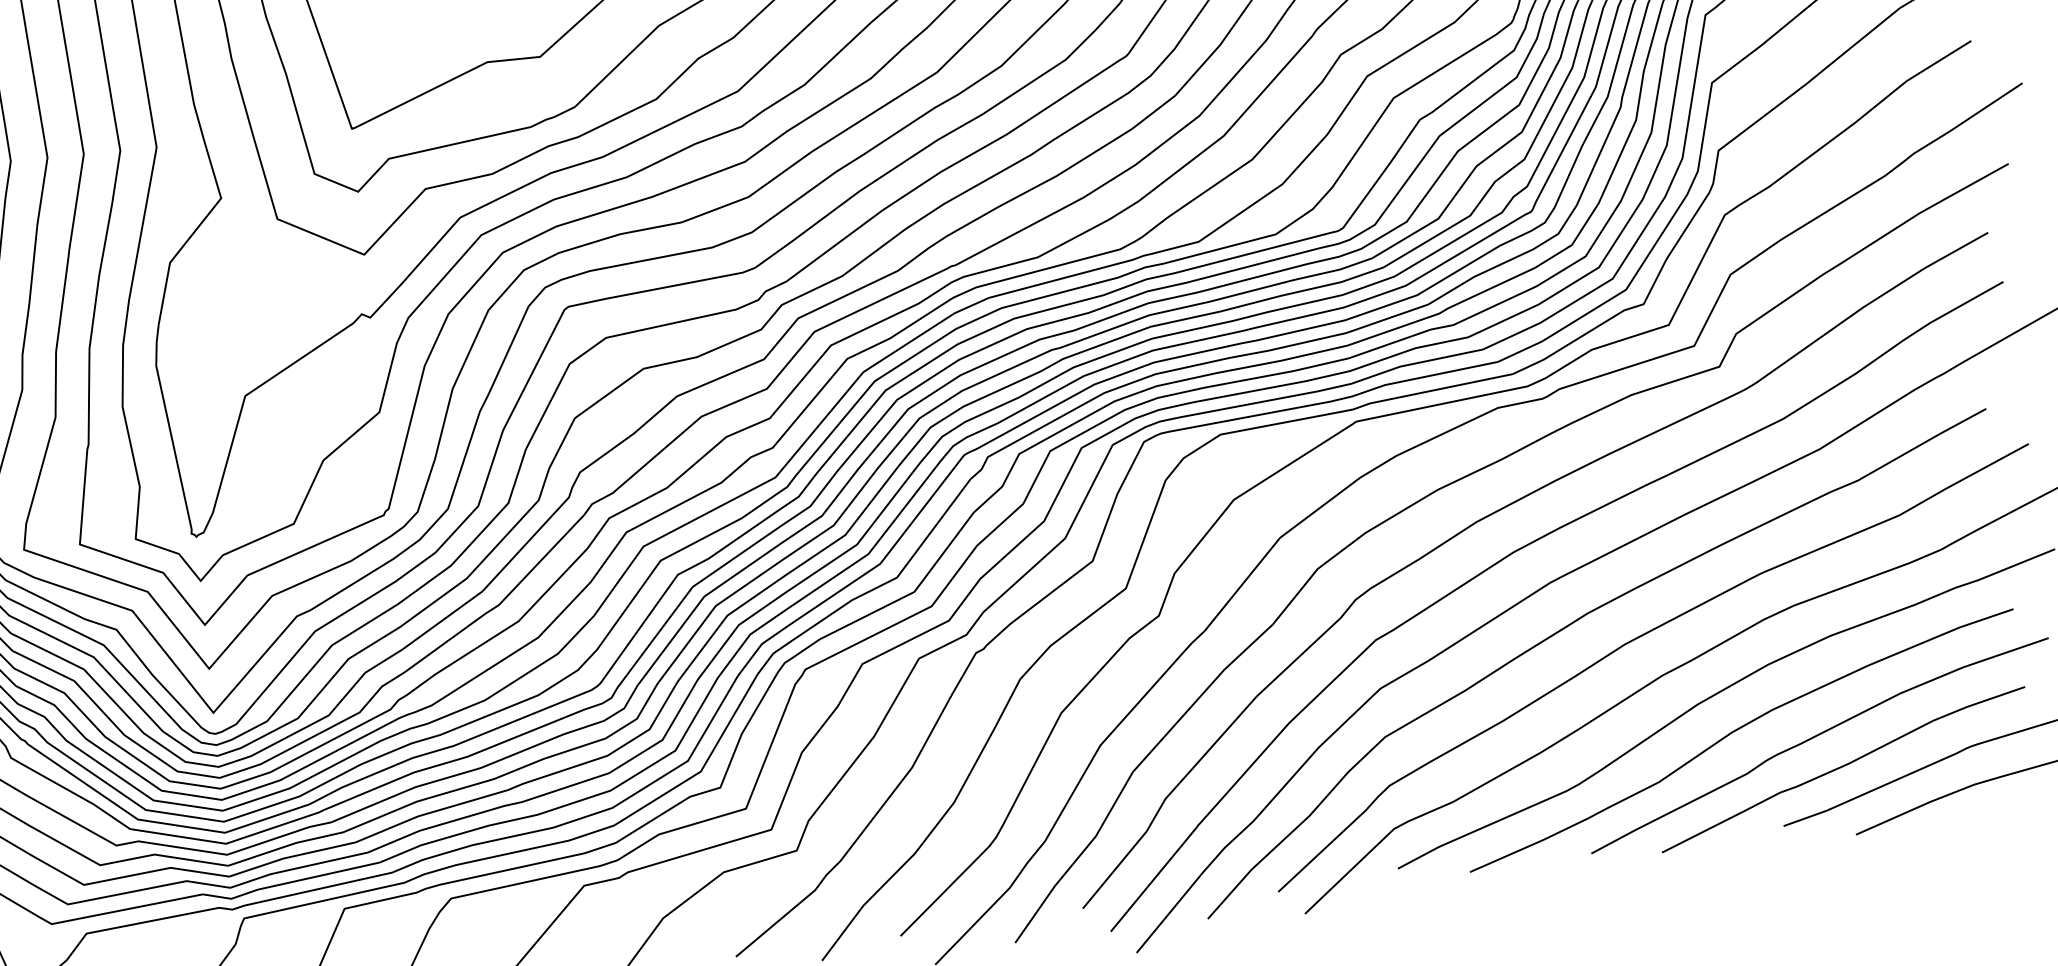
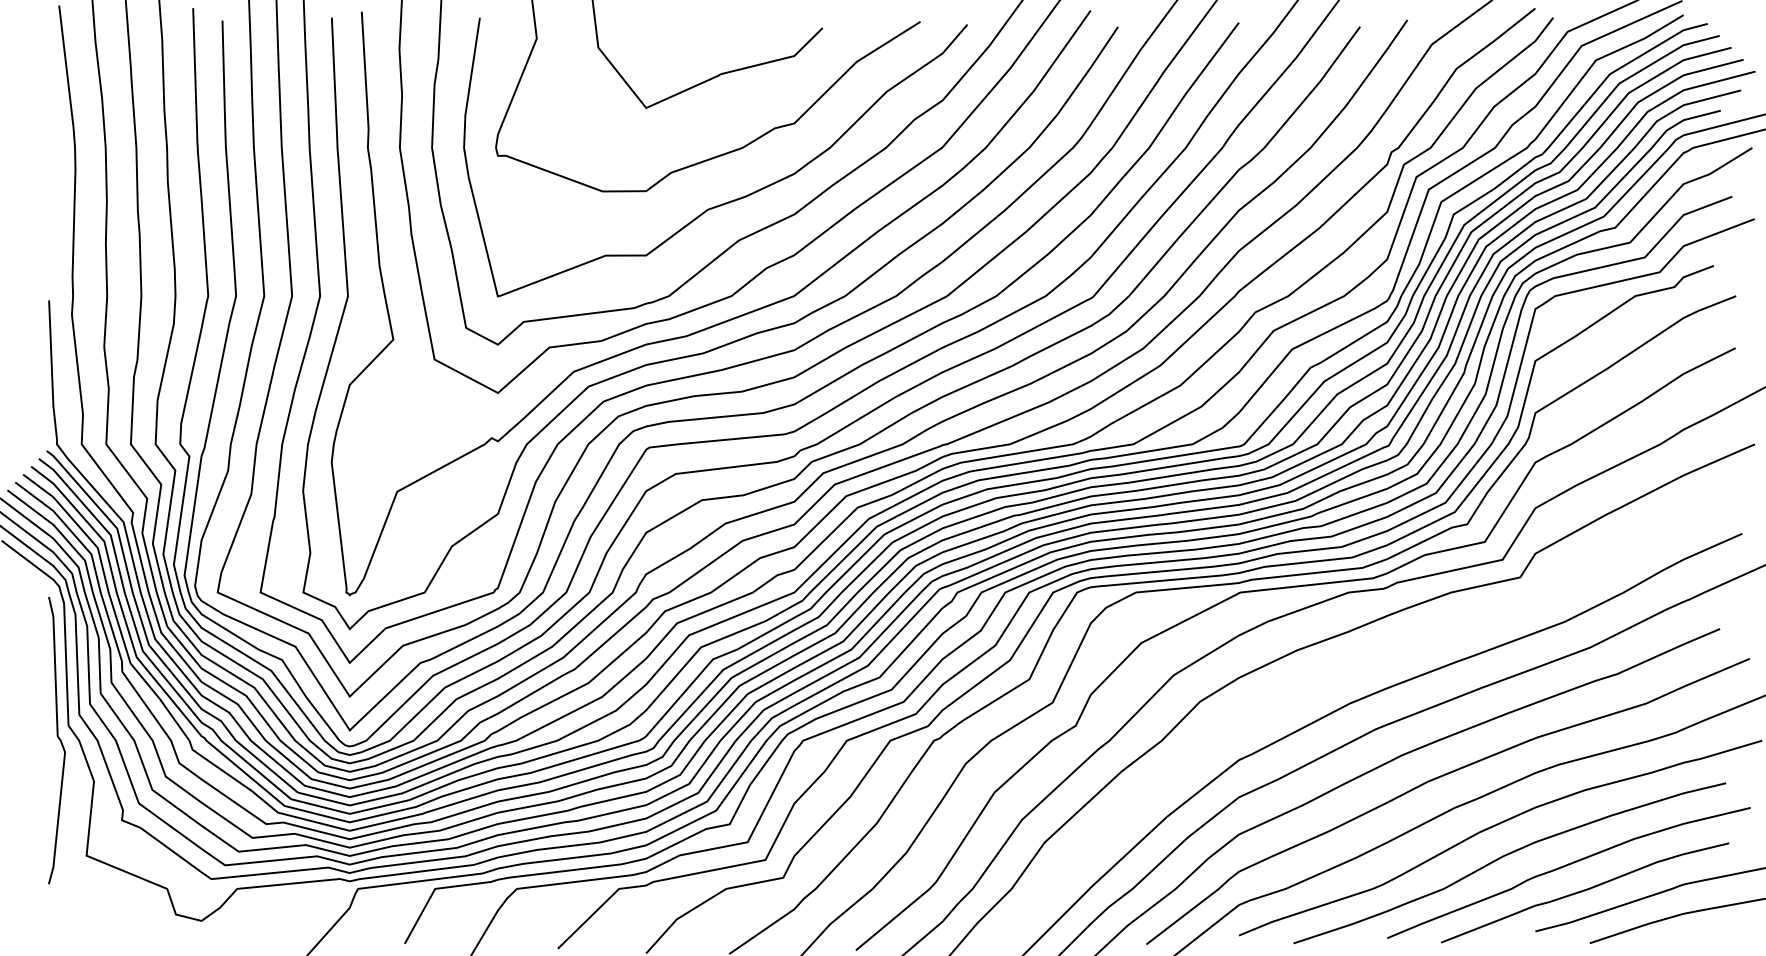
curve: (1503, 509) -> (1345, 670), removed

